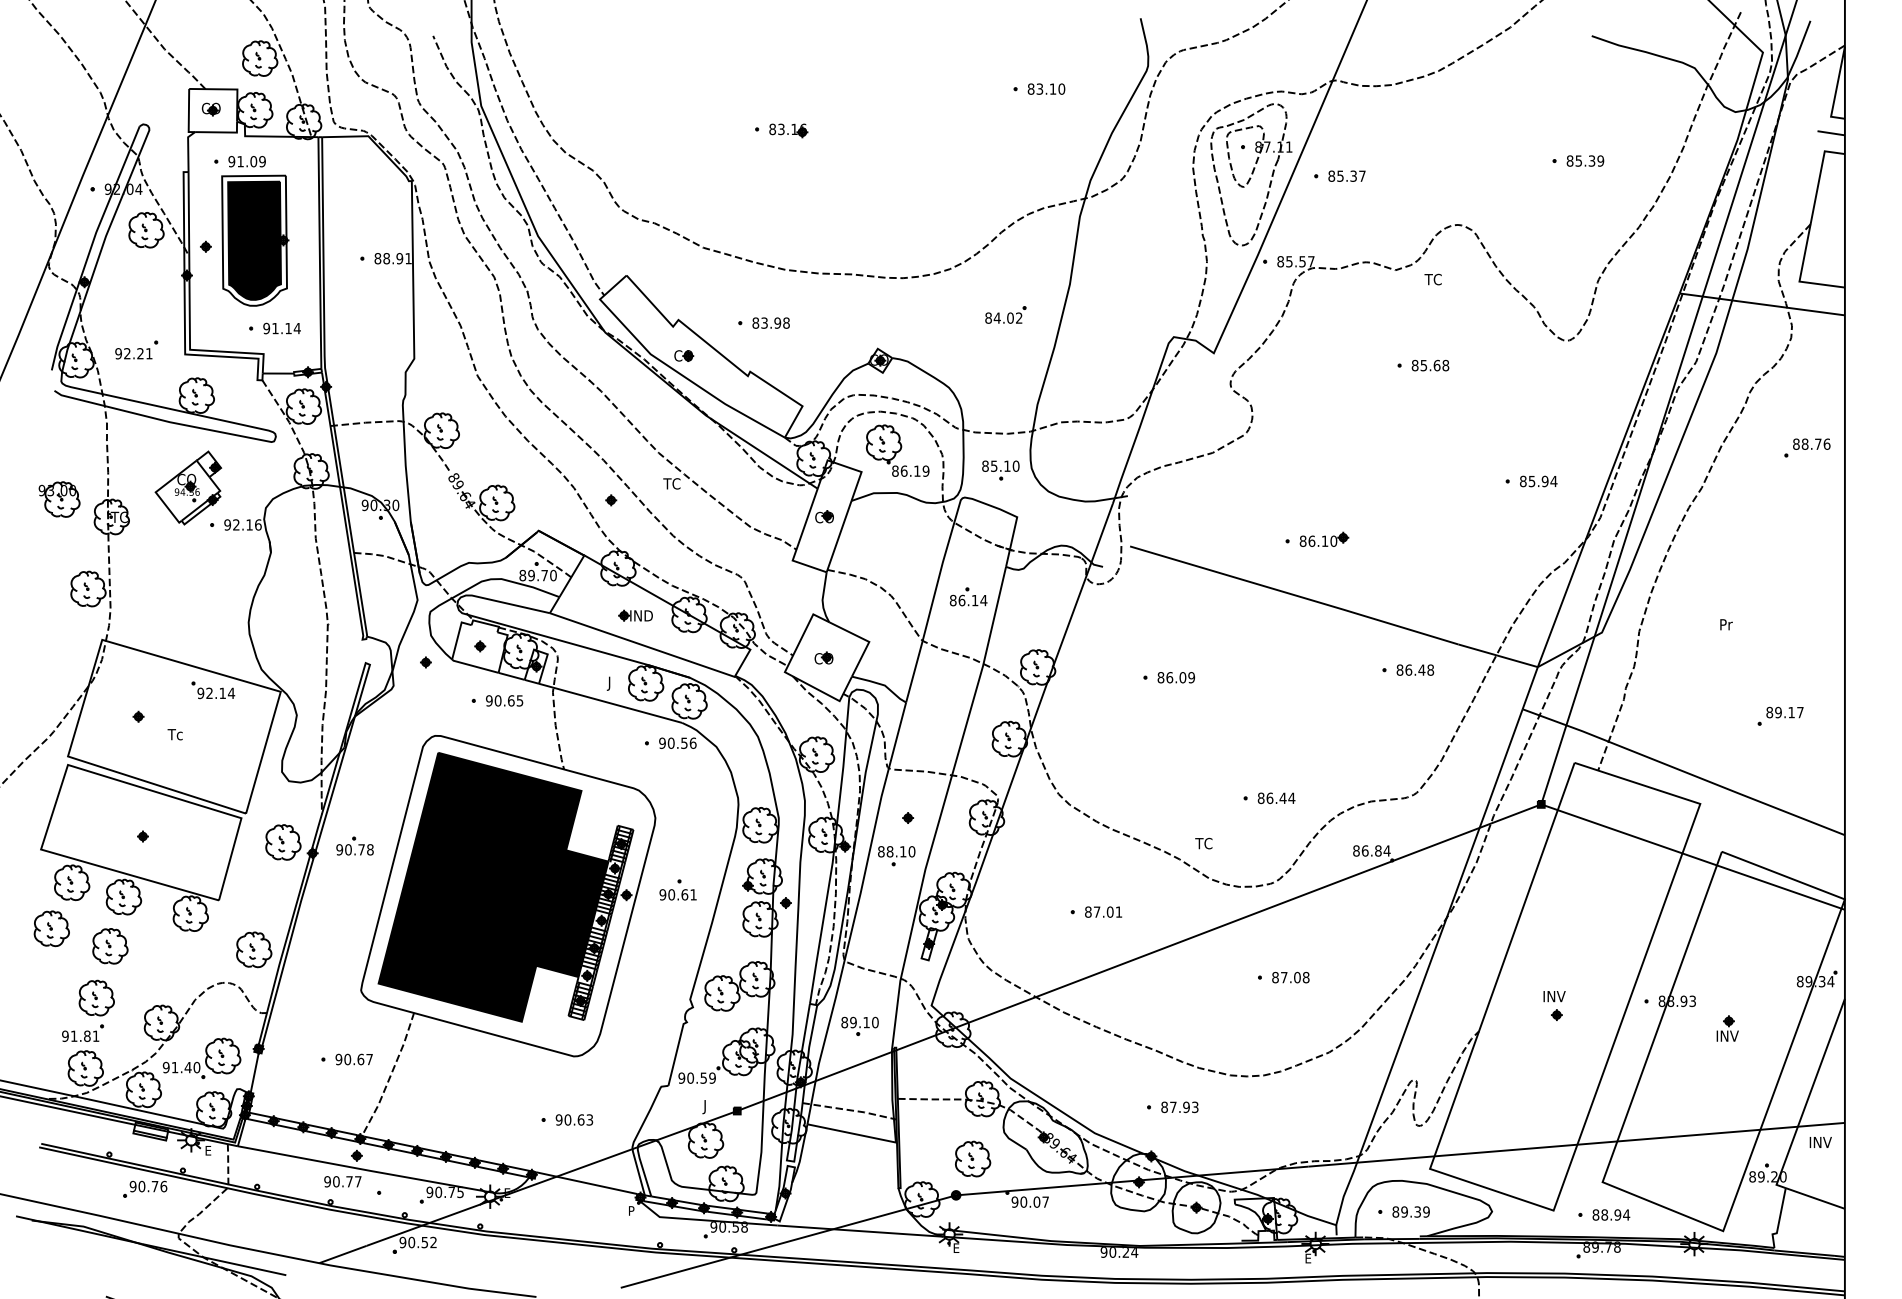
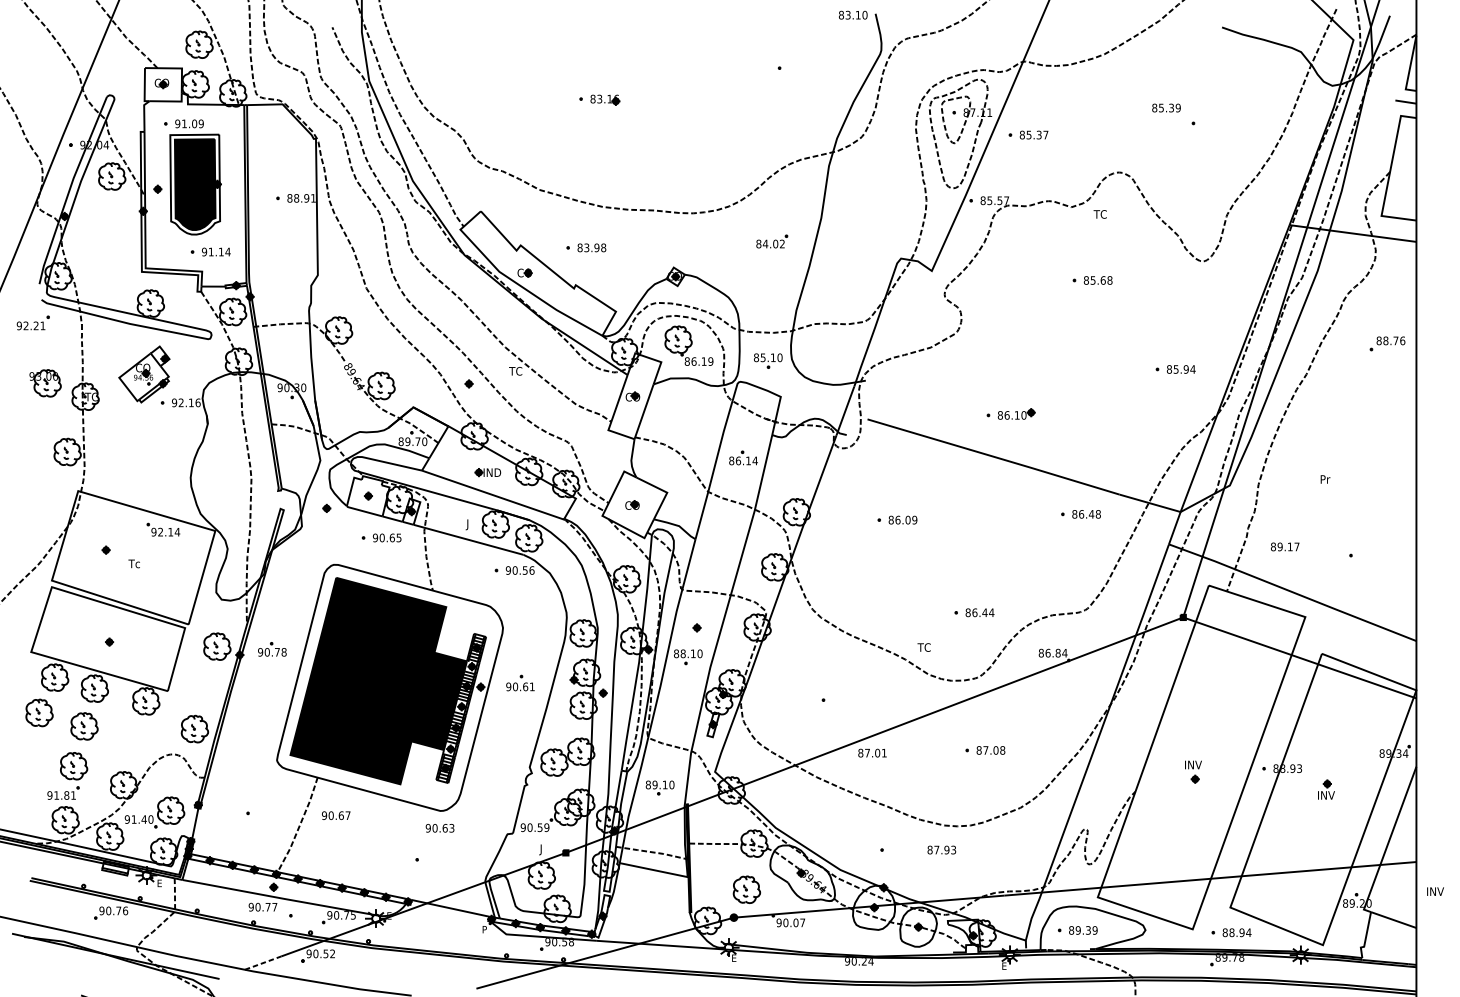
text: (1046, 88) -> (853, 14), moved
text: (1585, 160) -> (1166, 107), moved
part: (136, 349) -> (33, 322), moved
text: (1784, 712) -> (1284, 546), moved
text: (1103, 911) -> (872, 752), moved
text: (353, 1059) -> (335, 815), moved
text: (1179, 1107) -> (941, 850), moved
text: (574, 1119) -> (440, 827), moved
text: (1820, 1142) -> (1435, 891), moved
line: (343, 1254) -> (263, 963), solid -> dashed

